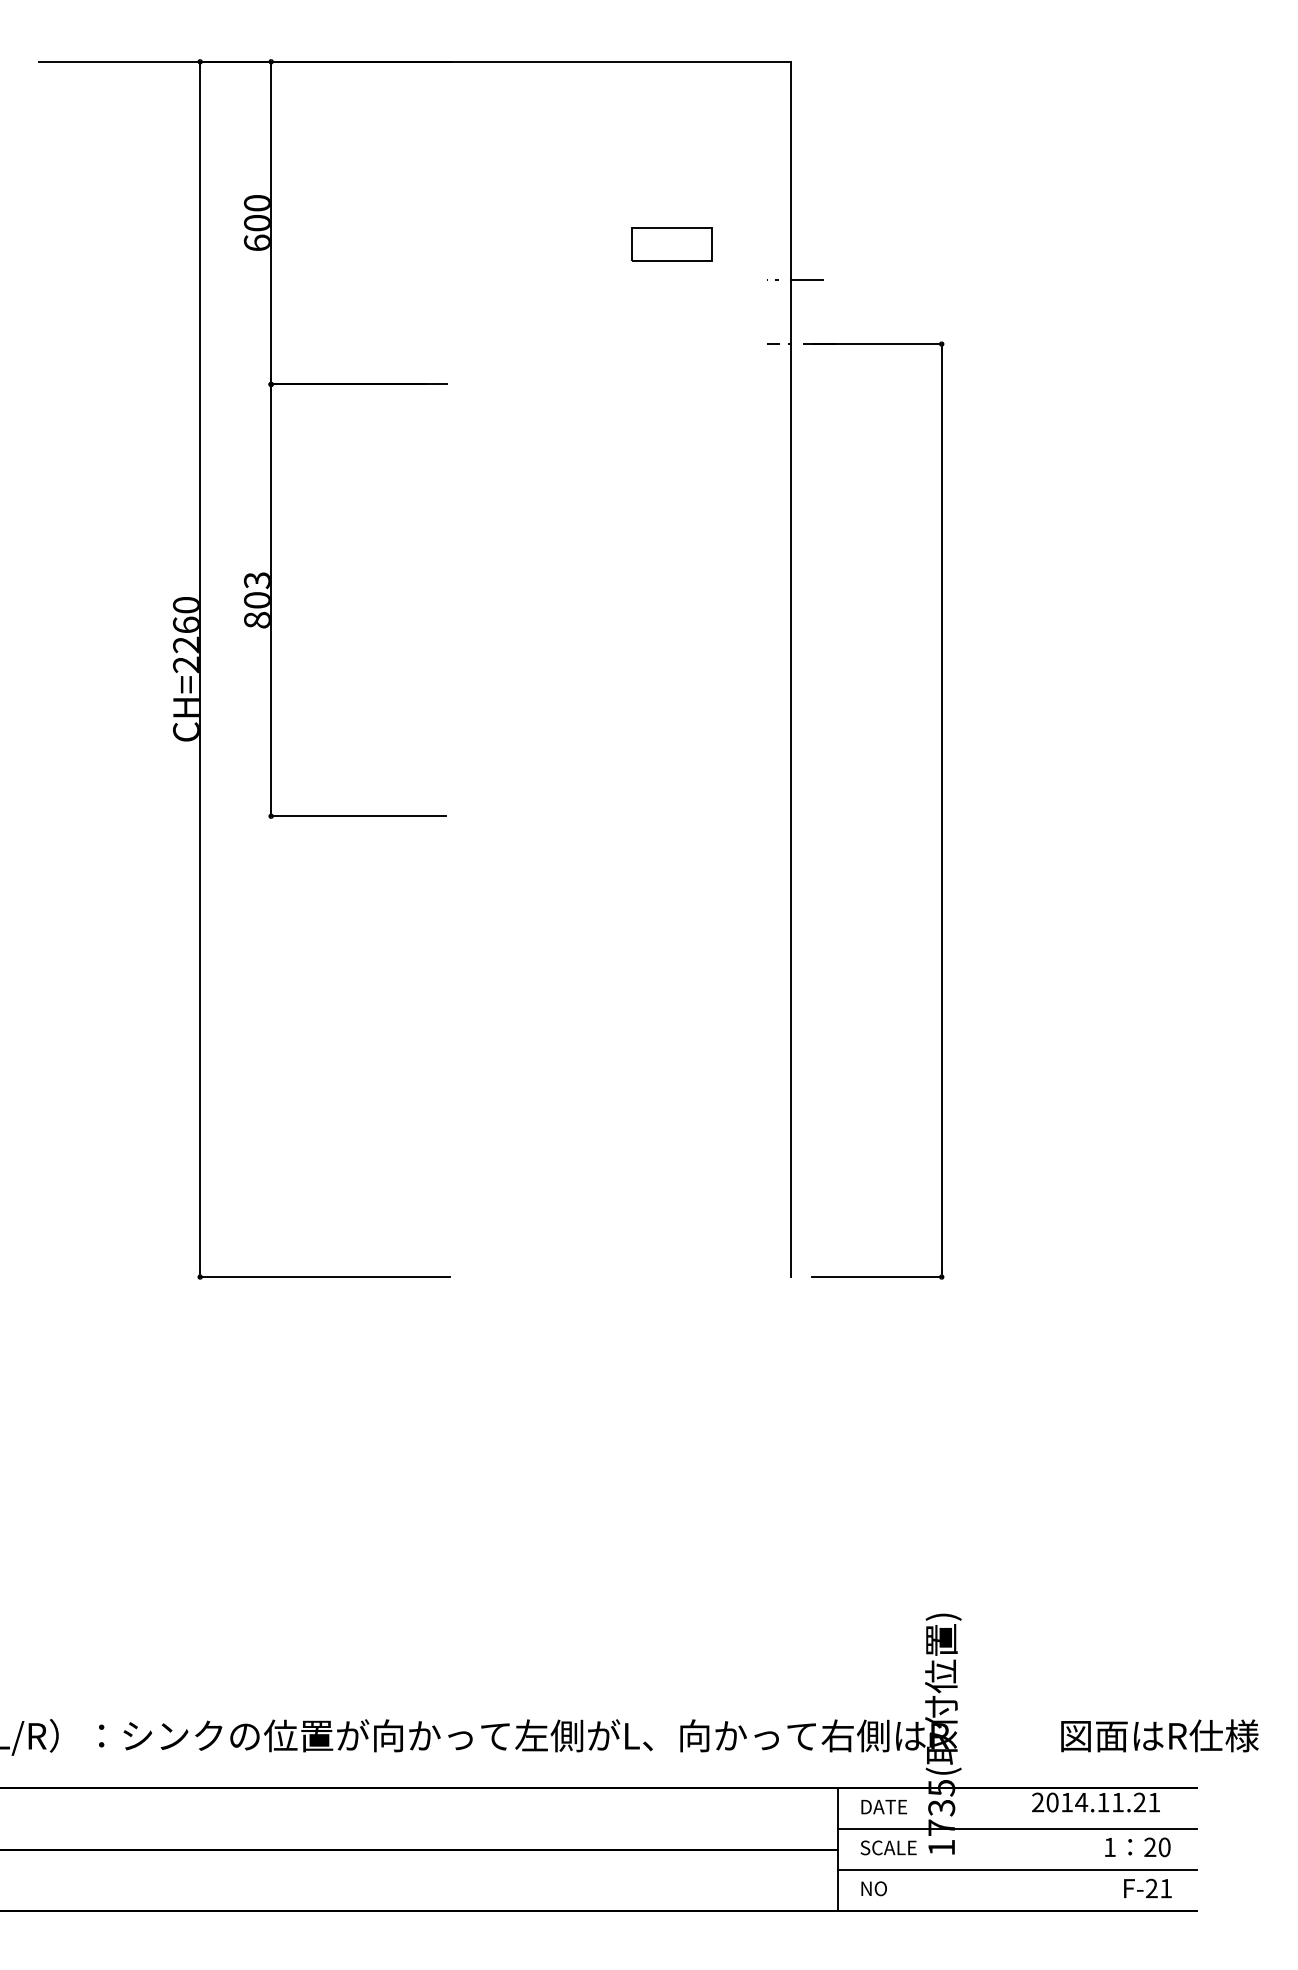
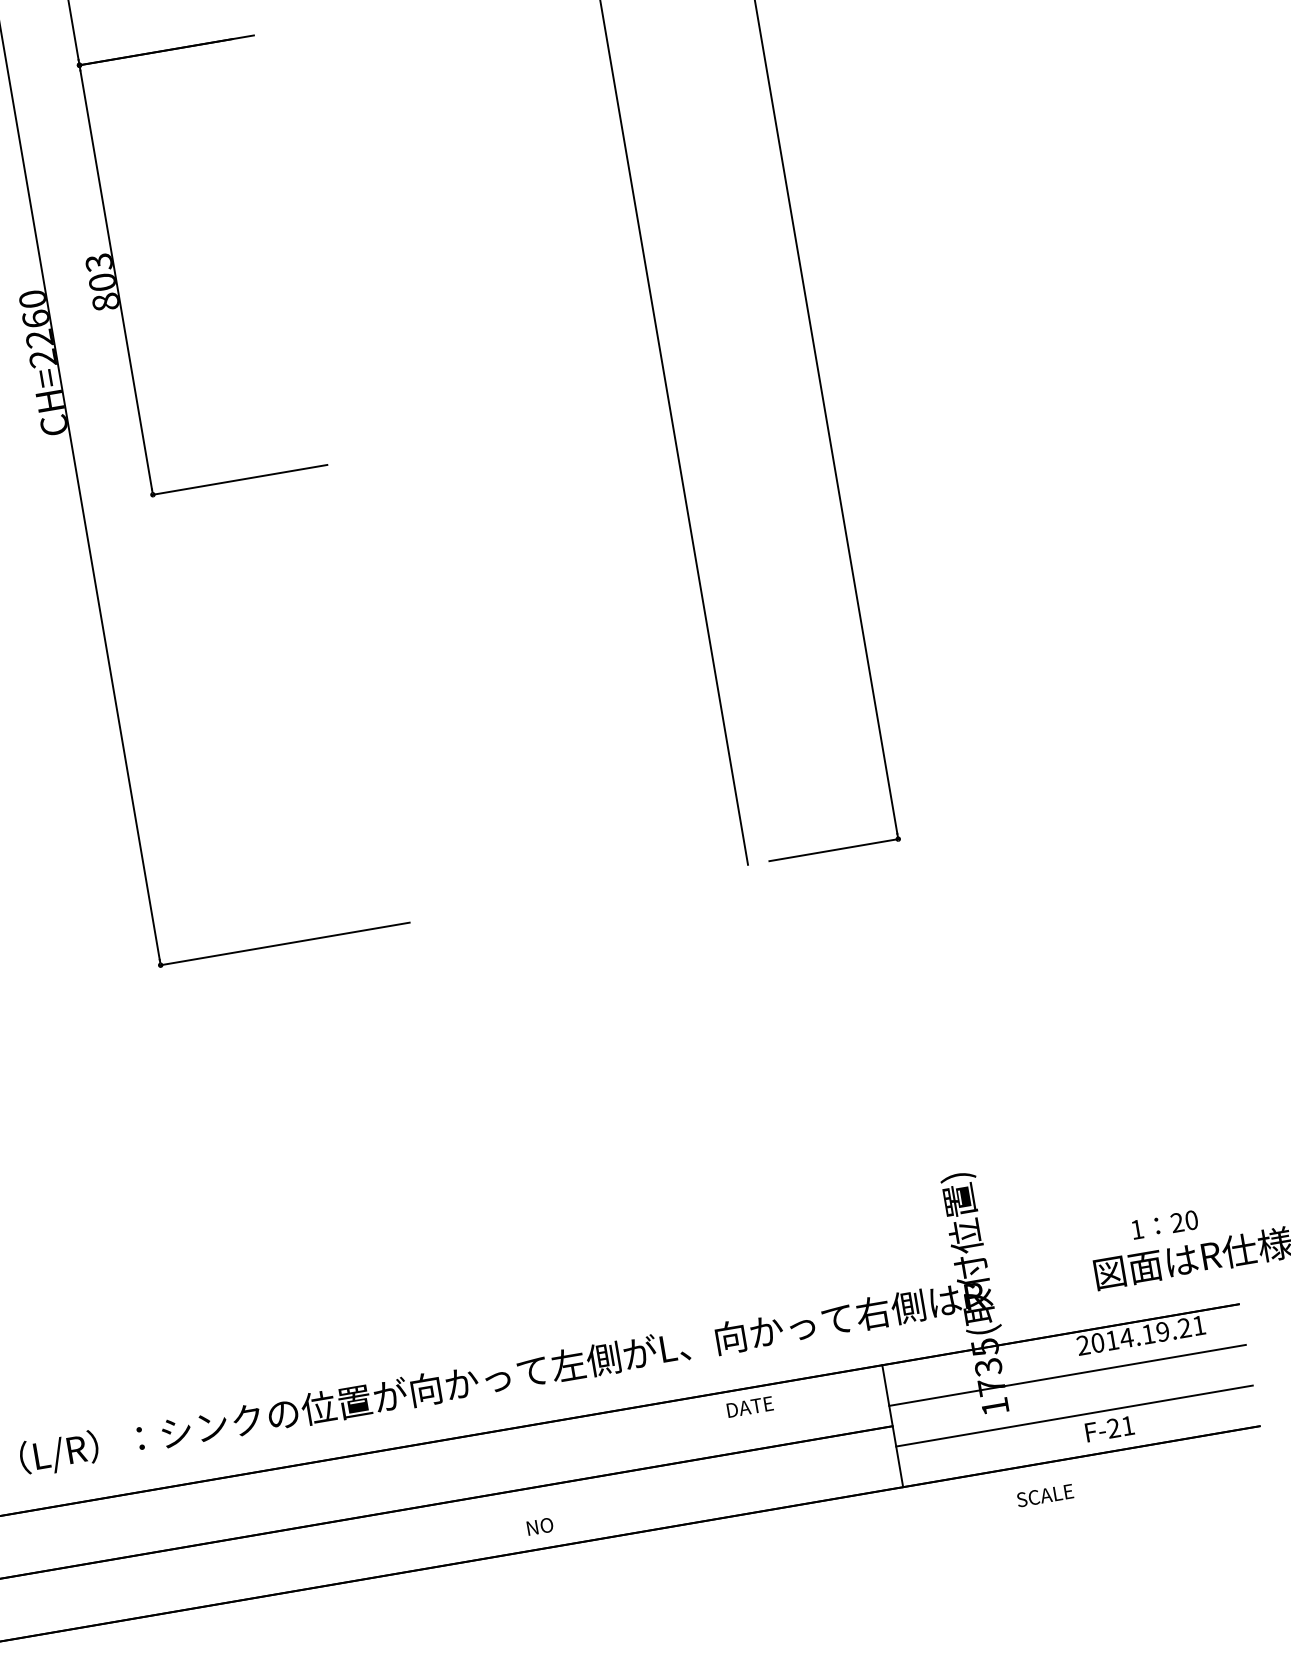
text: (1117, 1802) -> (1162, 1331), 2014.11.21 -> 2014.19.21
text: (883, 1807) -> (749, 1407), moved
text: (888, 1847) -> (1045, 1495), moved
text: (1137, 1847) -> (1164, 1225), moved
text: (873, 1888) -> (539, 1526), moved
text: (1147, 1888) -> (1109, 1429), moved

